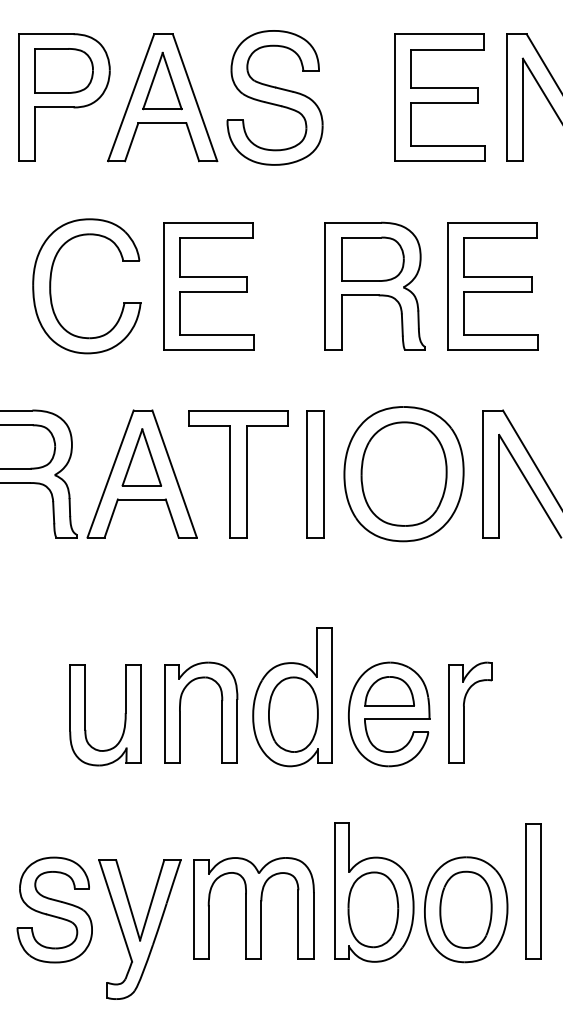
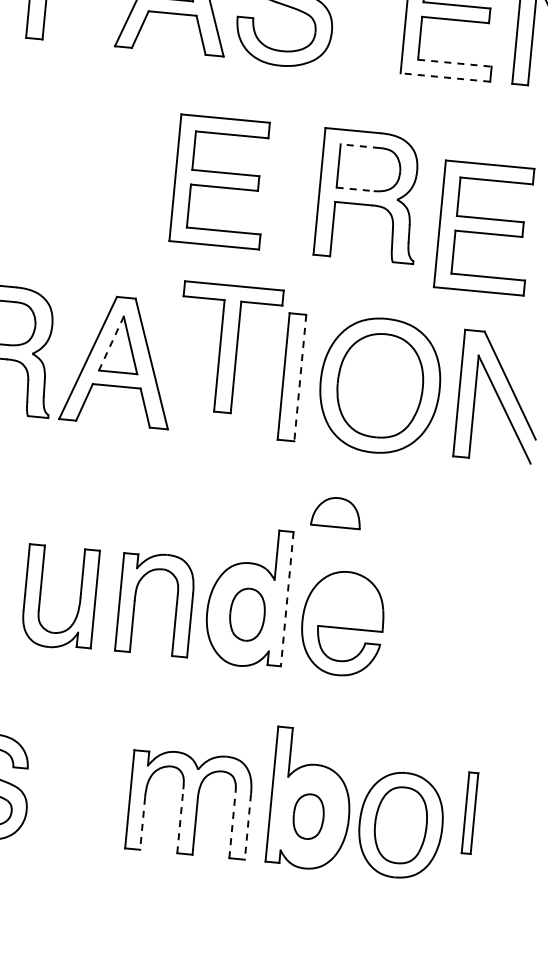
line: (448, 146) -> (455, 63), solid -> dashed
line: (439, 161) -> (444, 77), solid -> dashed
line: (361, 237) -> (360, 146), solid -> dashed
line: (360, 281) -> (354, 189), solid -> dashed
part: (51, 286) -> (46, 165), removed
part: (208, 286) -> (220, 182), moved
part: (492, 286) -> (483, 228), moved
line: (132, 457) -> (111, 343), solid -> dashed
part: (238, 474) -> (228, 349), moved
line: (323, 474) -> (299, 378), solid -> dashed
part: (389, 691) -> (336, 512), moved
line: (331, 695) -> (287, 599), solid -> dashed
part: (470, 712) -> (423, 629), removed
part: (293, 714) -> (247, 614), size x0.7
part: (533, 891) -> (469, 813), size x0.6
part: (373, 909) -> (308, 816), size x0.6
line: (298, 924) -> (232, 824), solid -> dashed
line: (313, 925) -> (247, 826), solid -> dashed
line: (246, 926) -> (180, 821), solid -> dashed
part: (139, 929) -> (73, 814), removed
line: (208, 933) -> (142, 824), solid -> dashed

